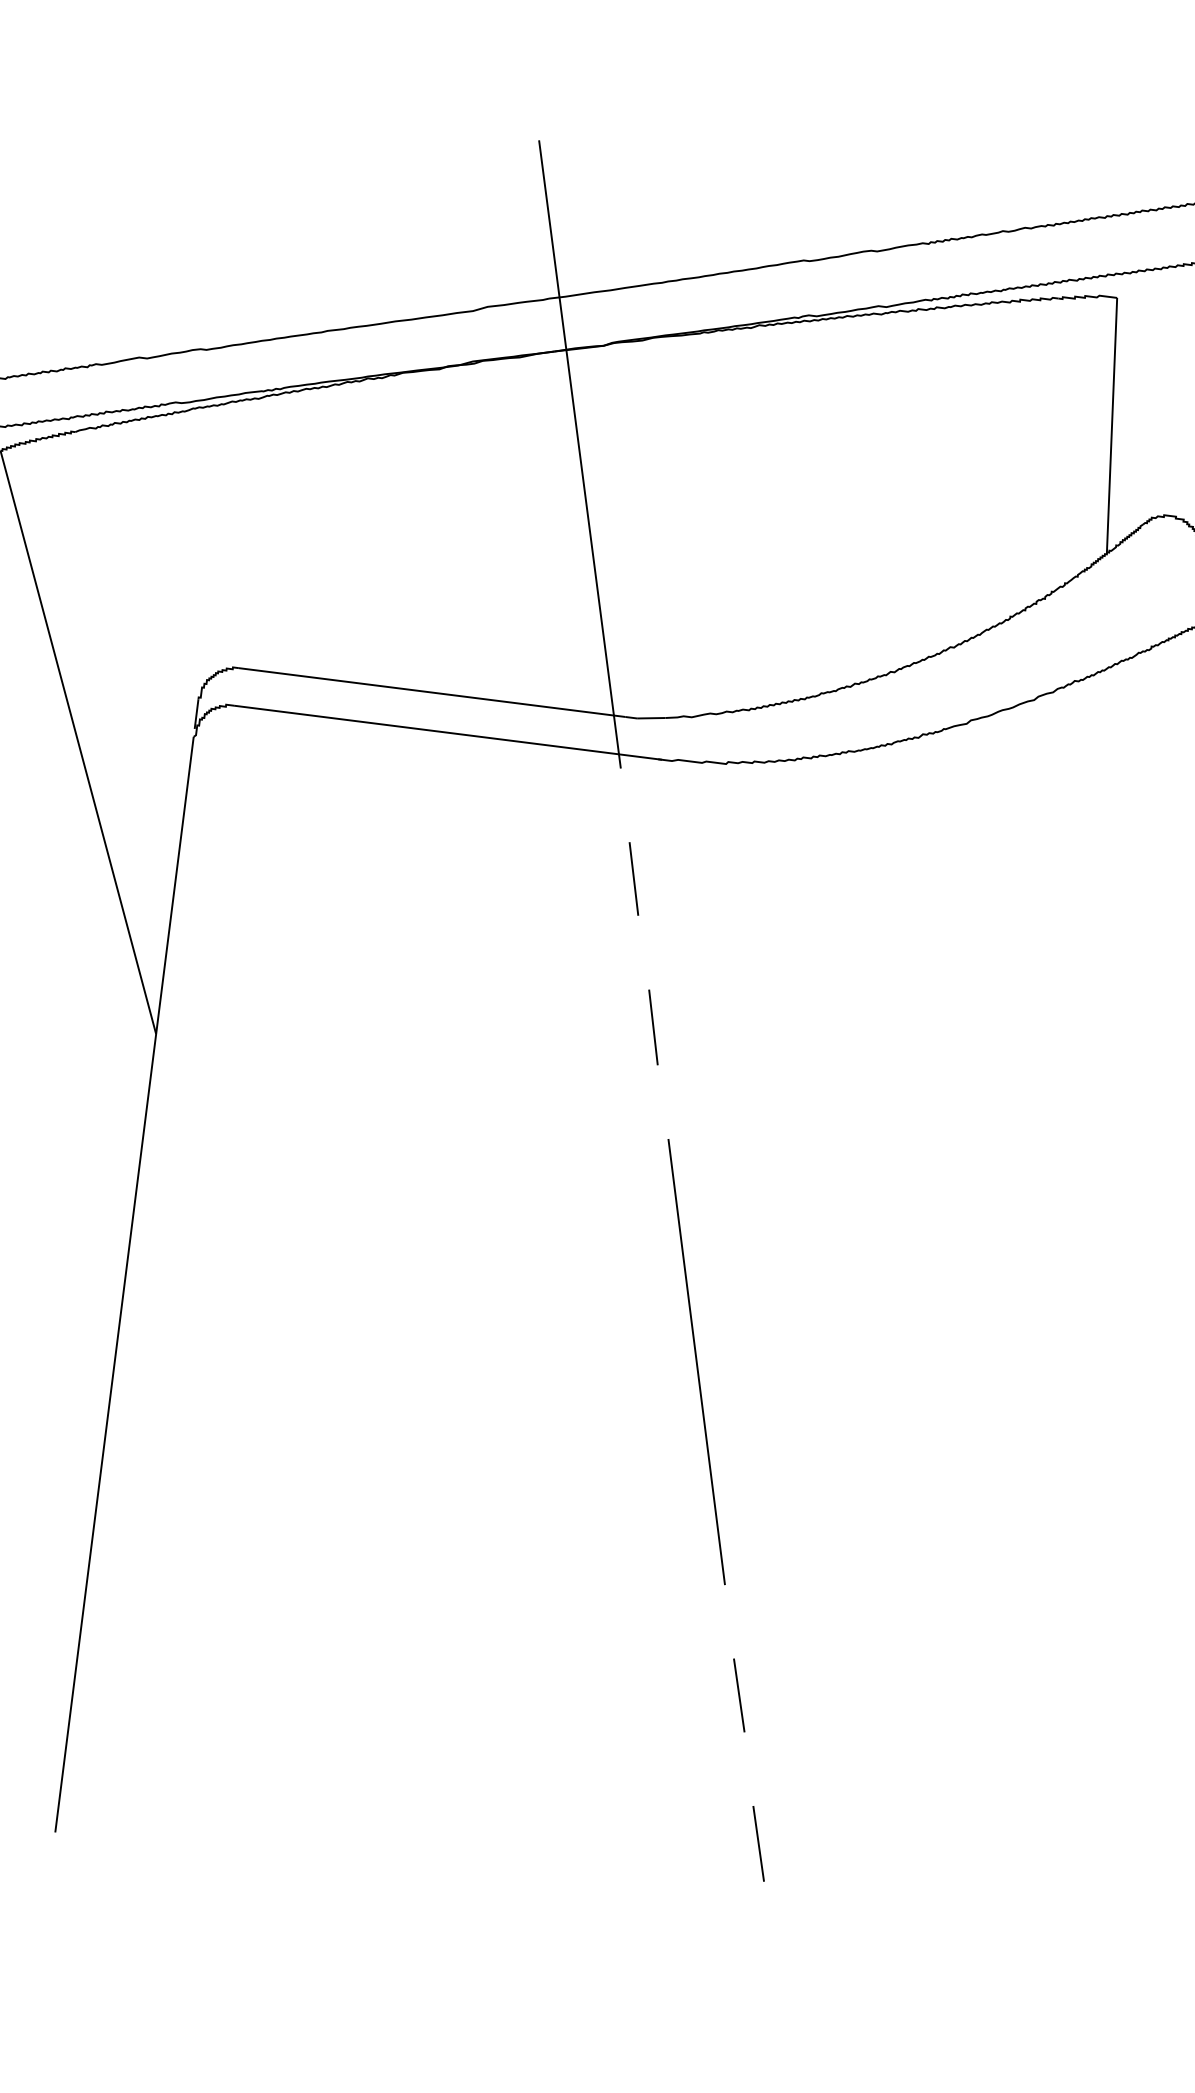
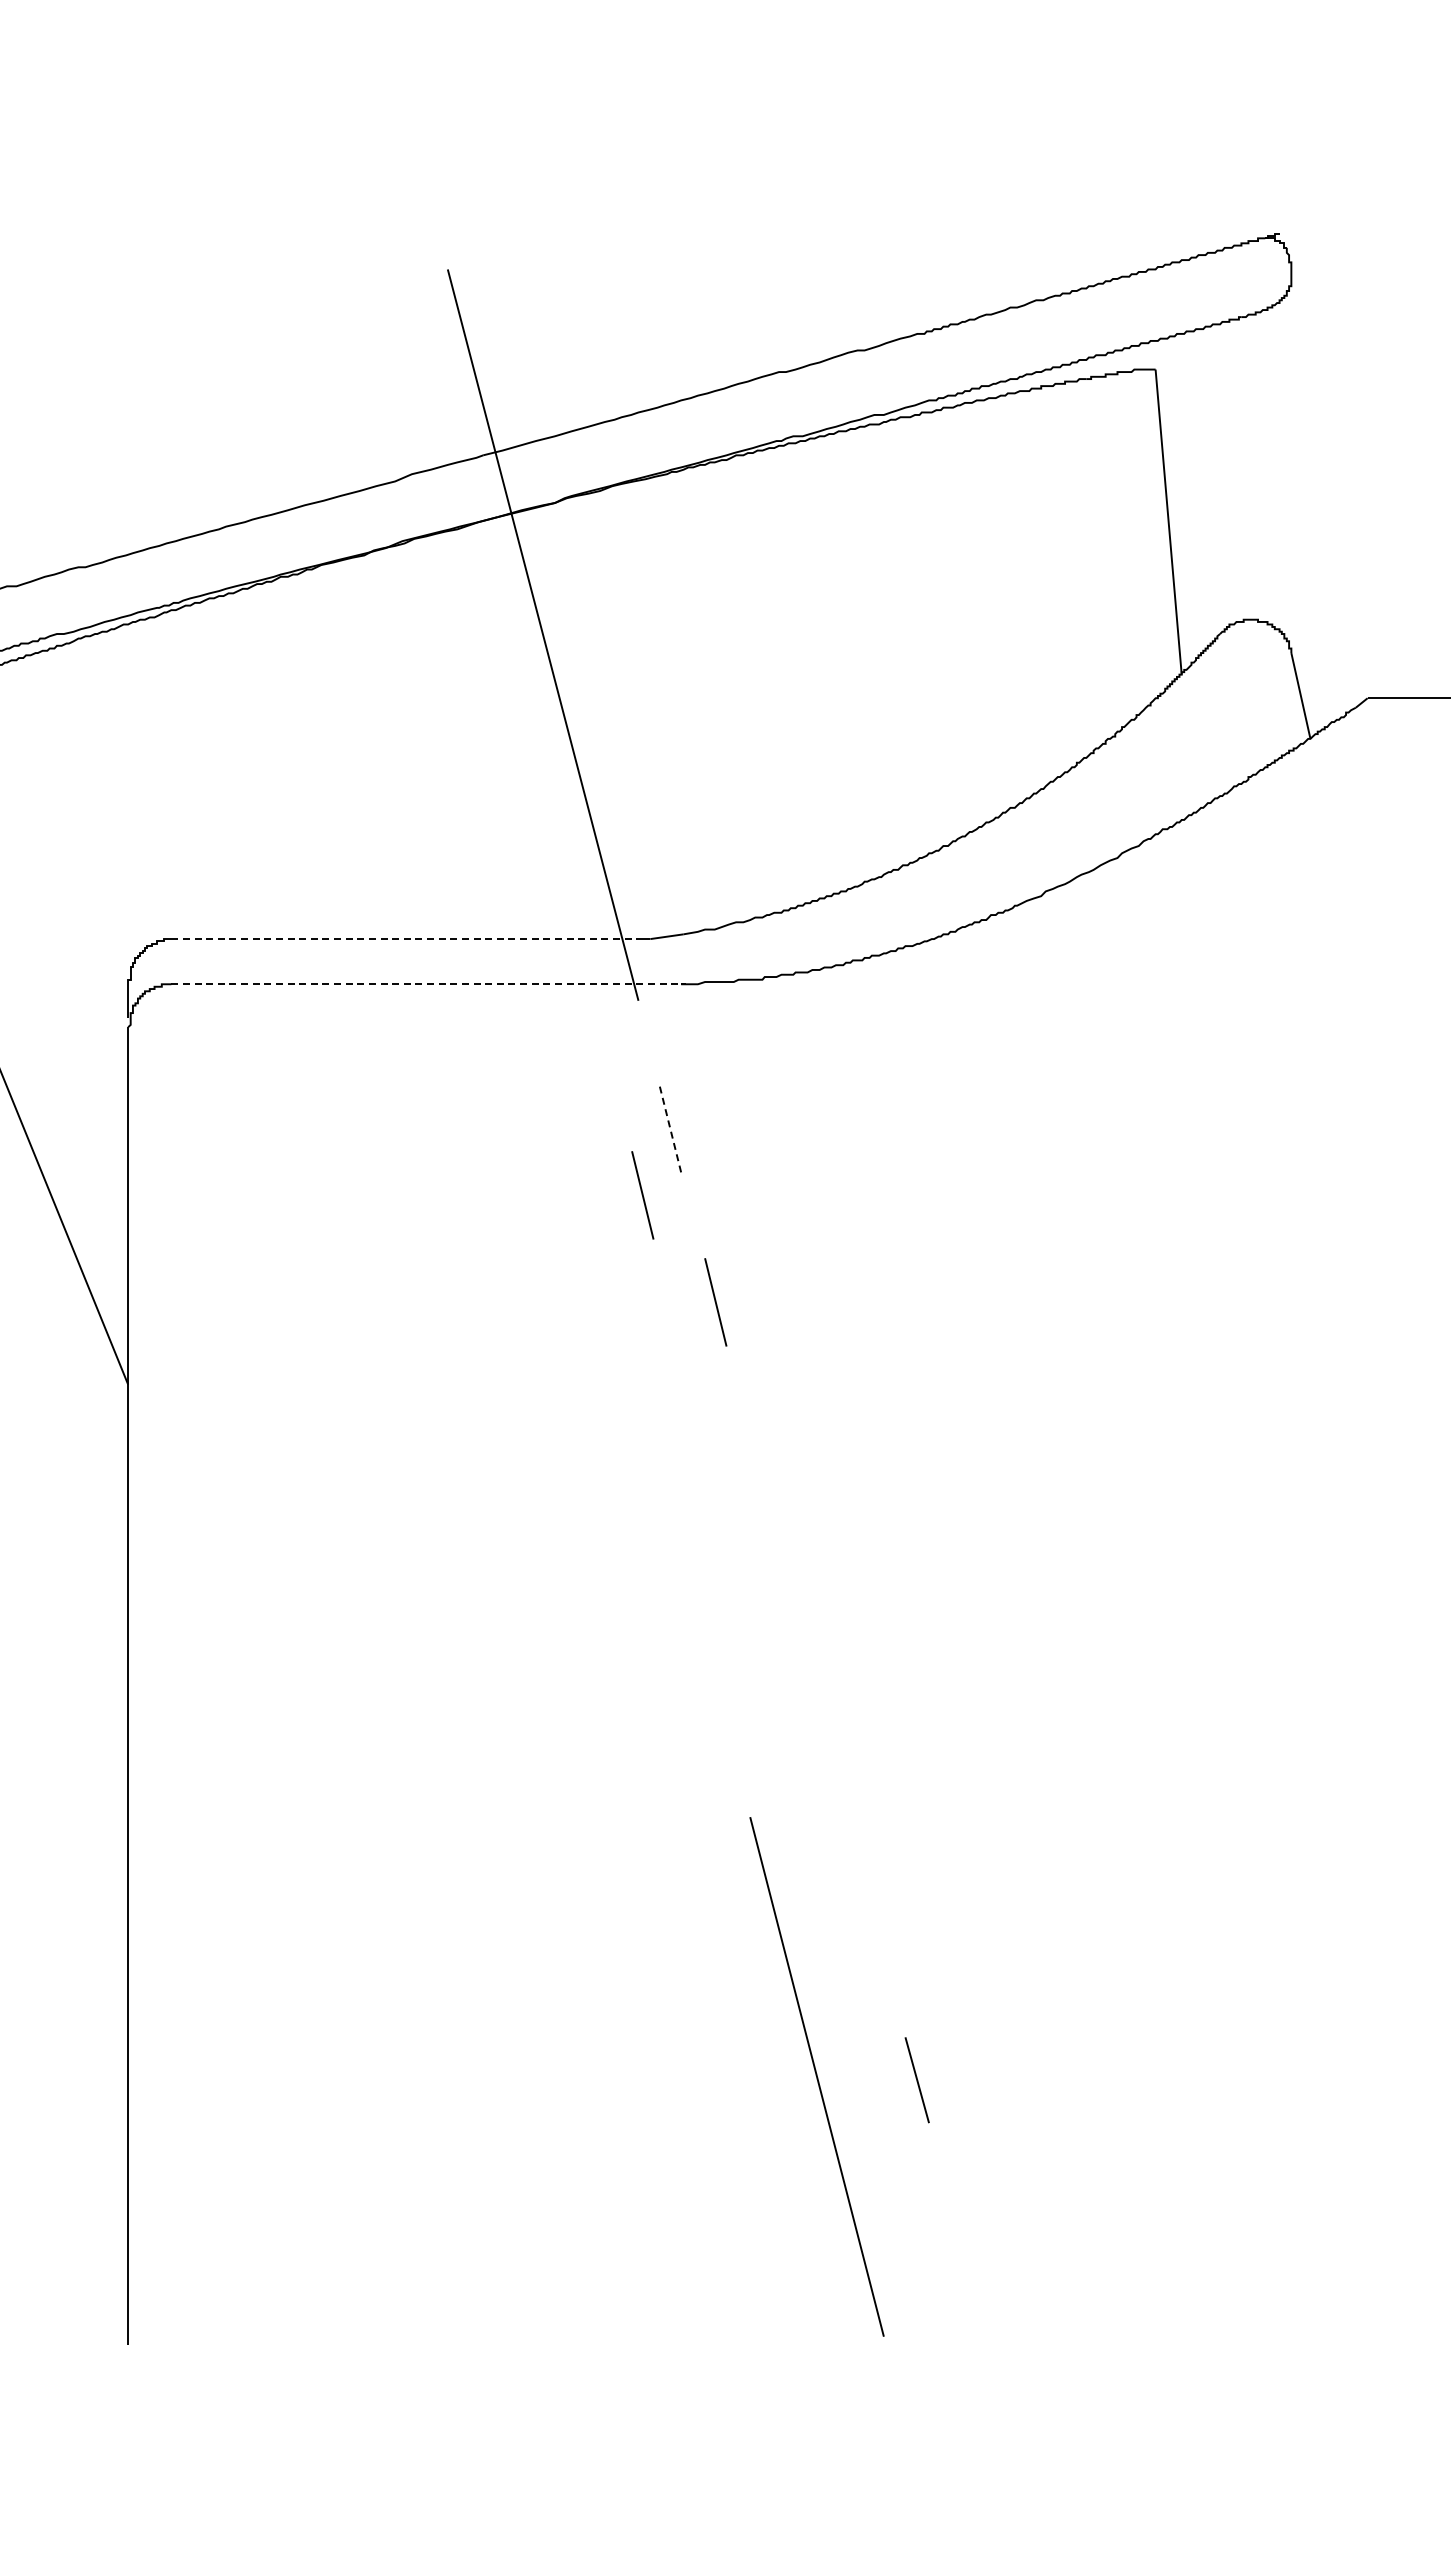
line: (432, 692) -> (404, 939), solid -> dashed
line: (446, 732) -> (426, 984), solid -> dashed
line: (633, 879) -> (670, 1130), solid -> dashed
line: (603, 930) -> (642, 1195), added
line: (696, 1361) -> (816, 2076), moved
line: (758, 1843) -> (962, 2252), removed

